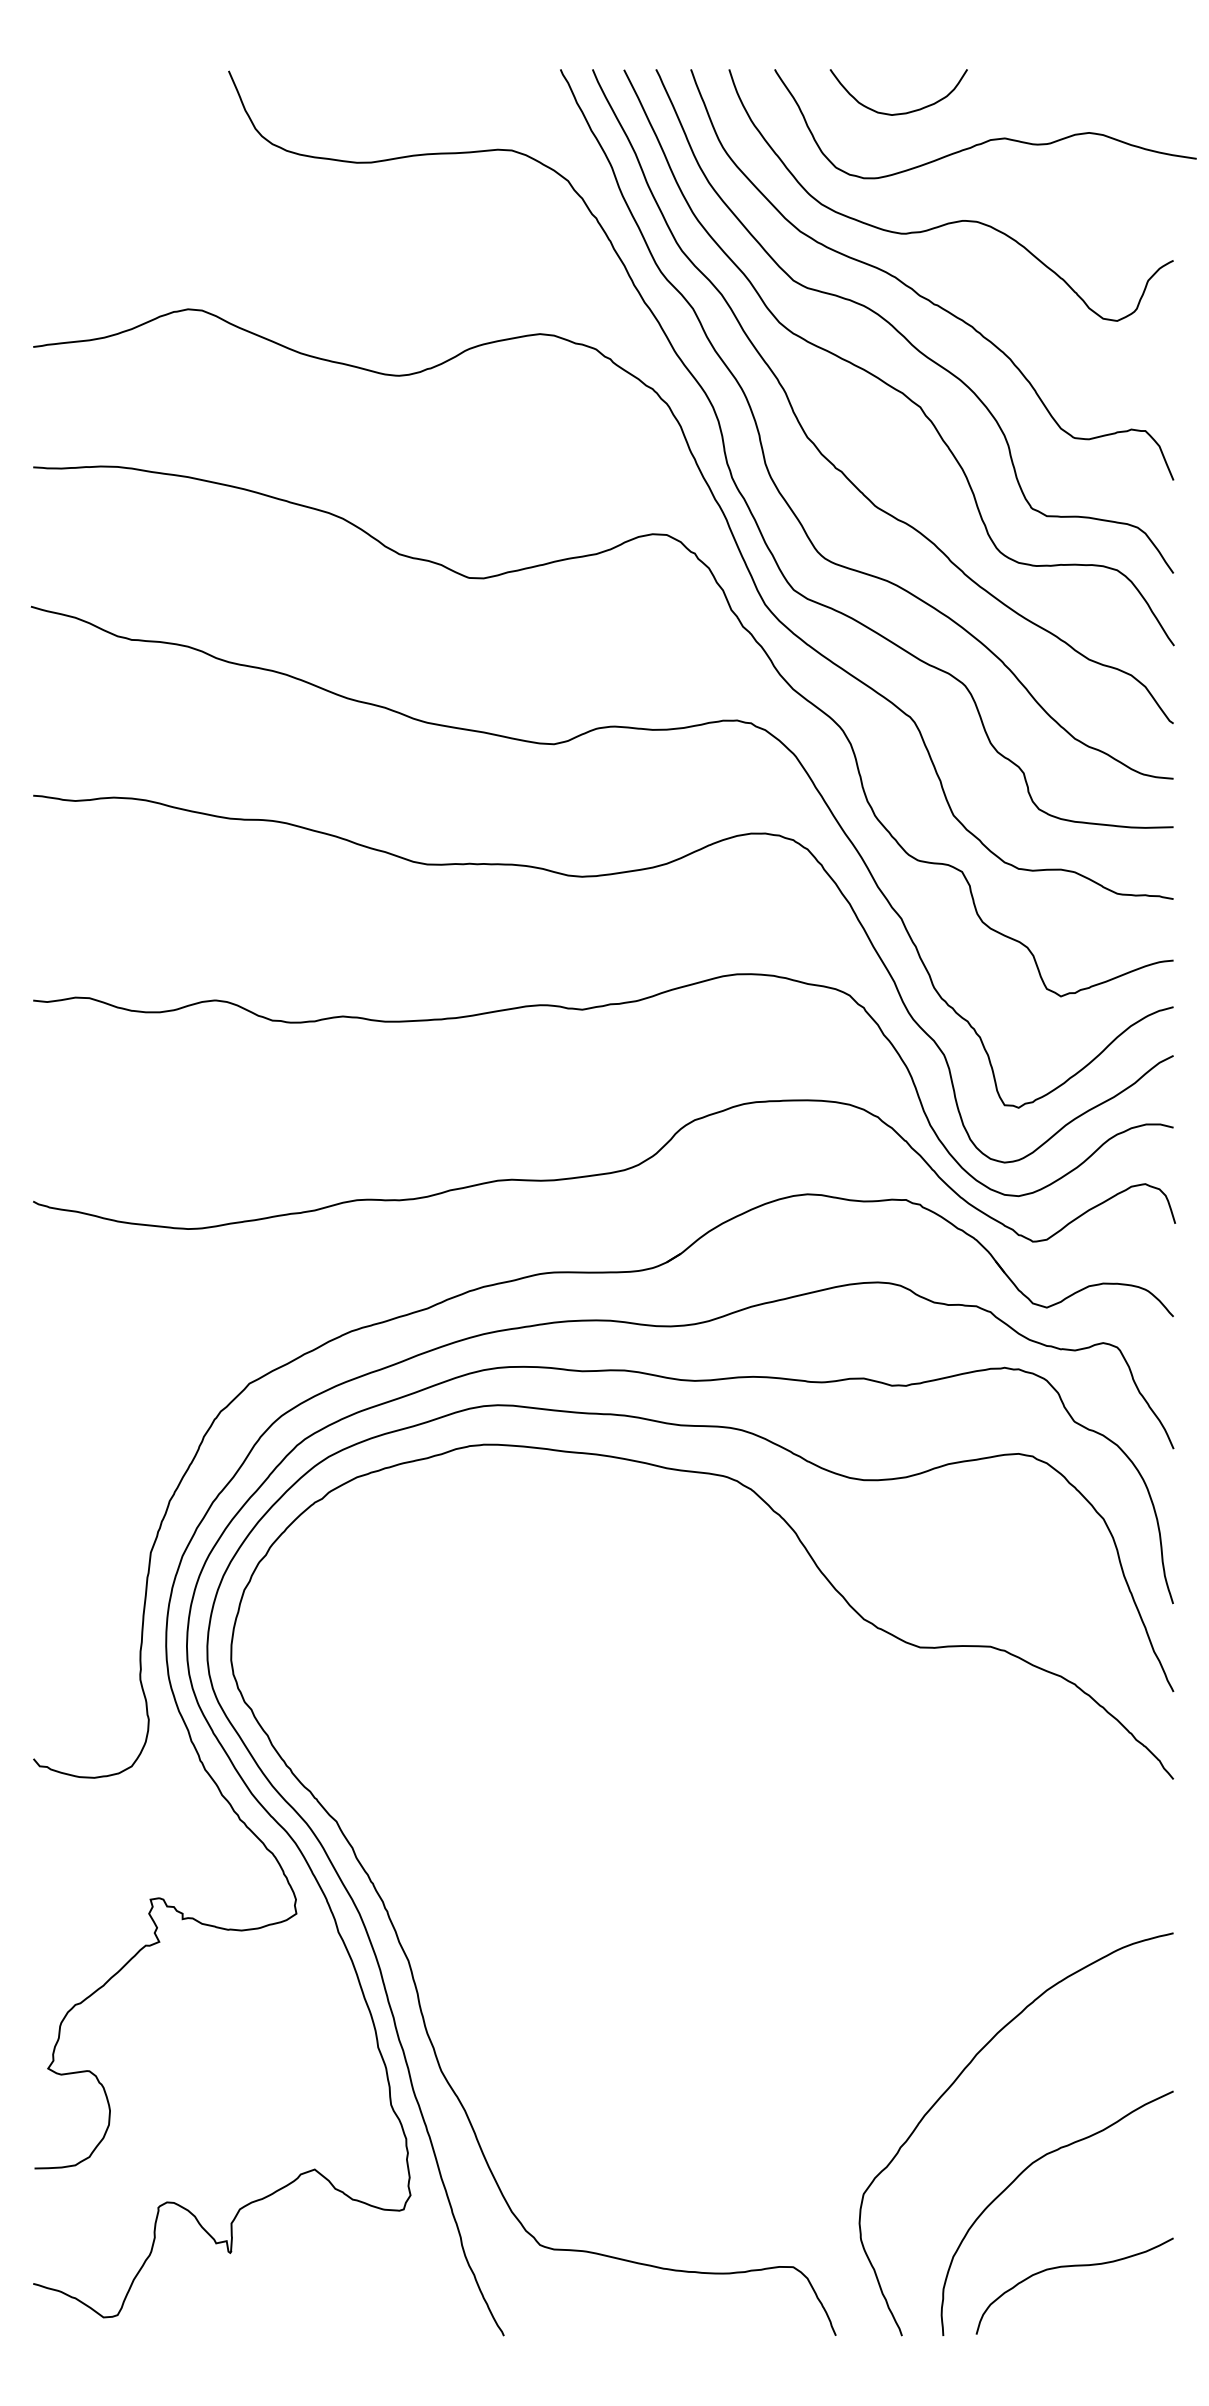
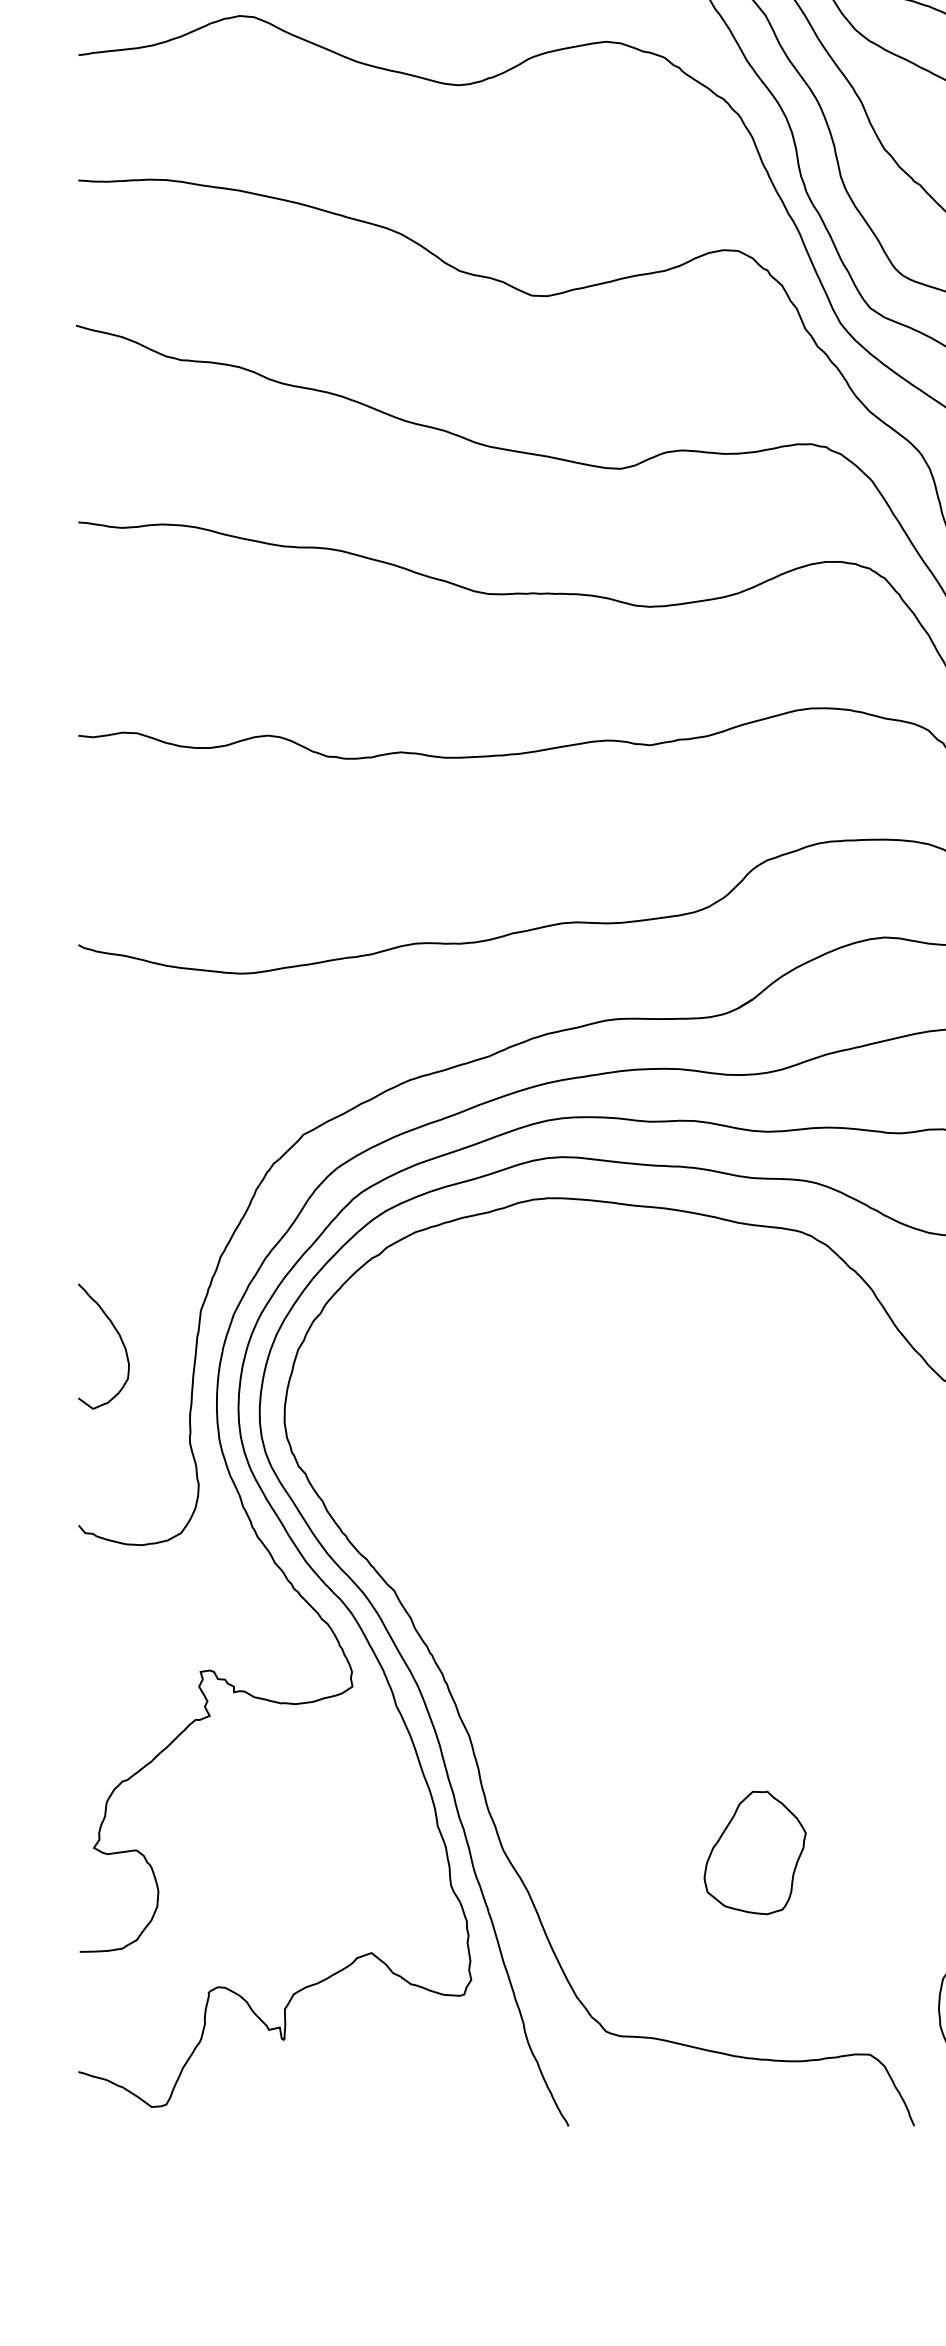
curve: (72, 1578) -> (119, 1337), added
part: (682, 2073) -> (754, 1853), added

